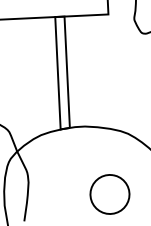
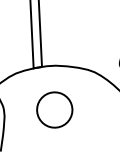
part: (109, 194) -> (54, 110), moved

